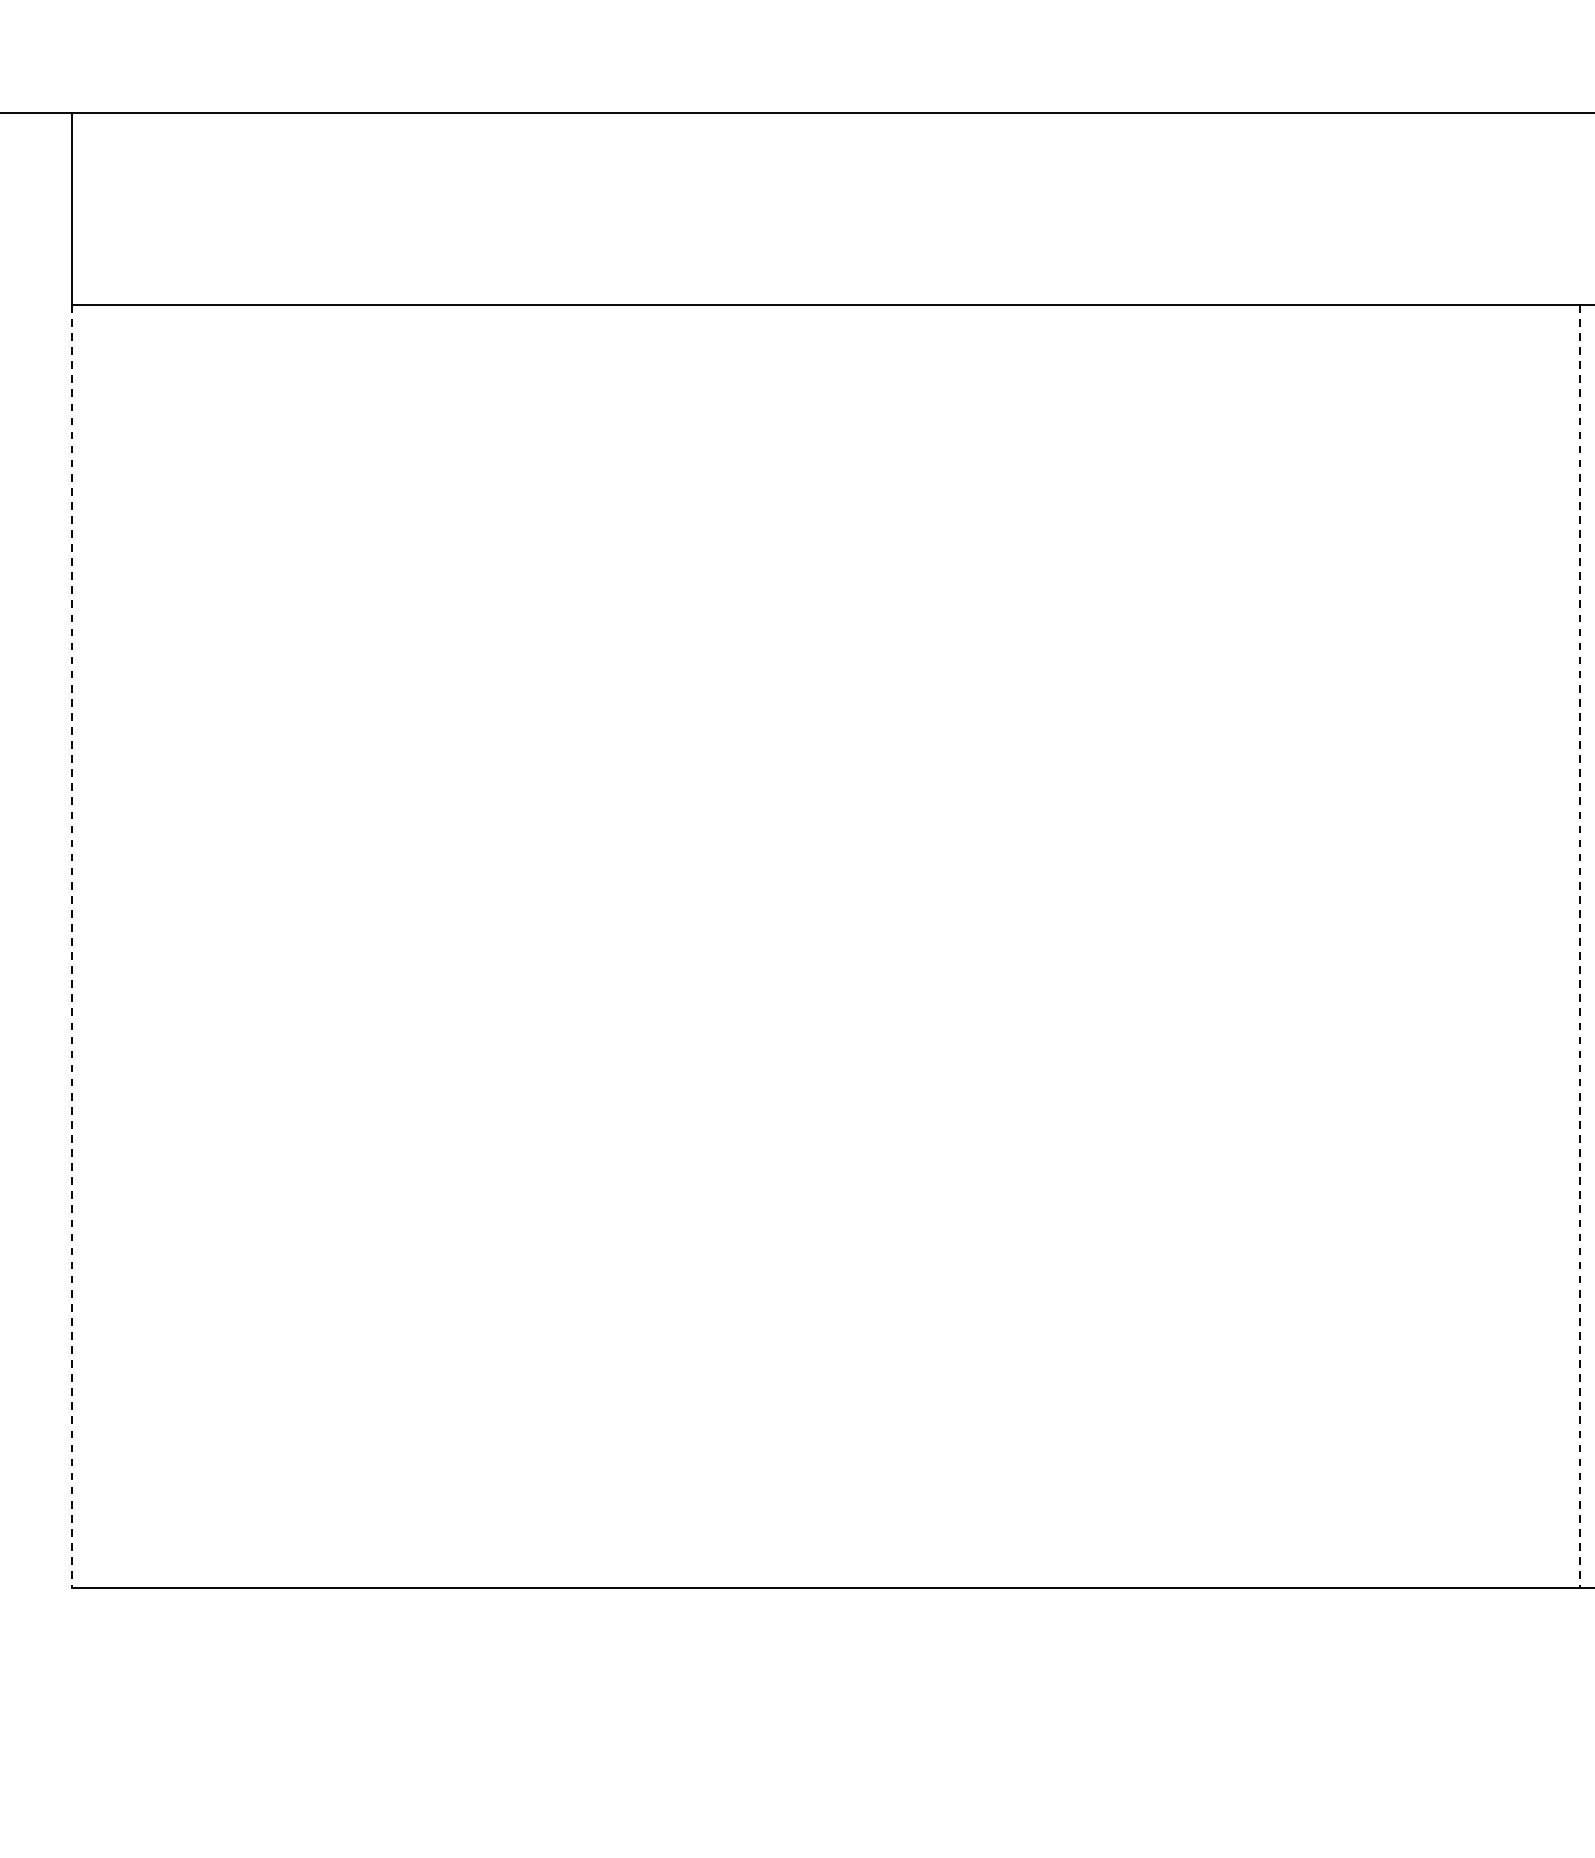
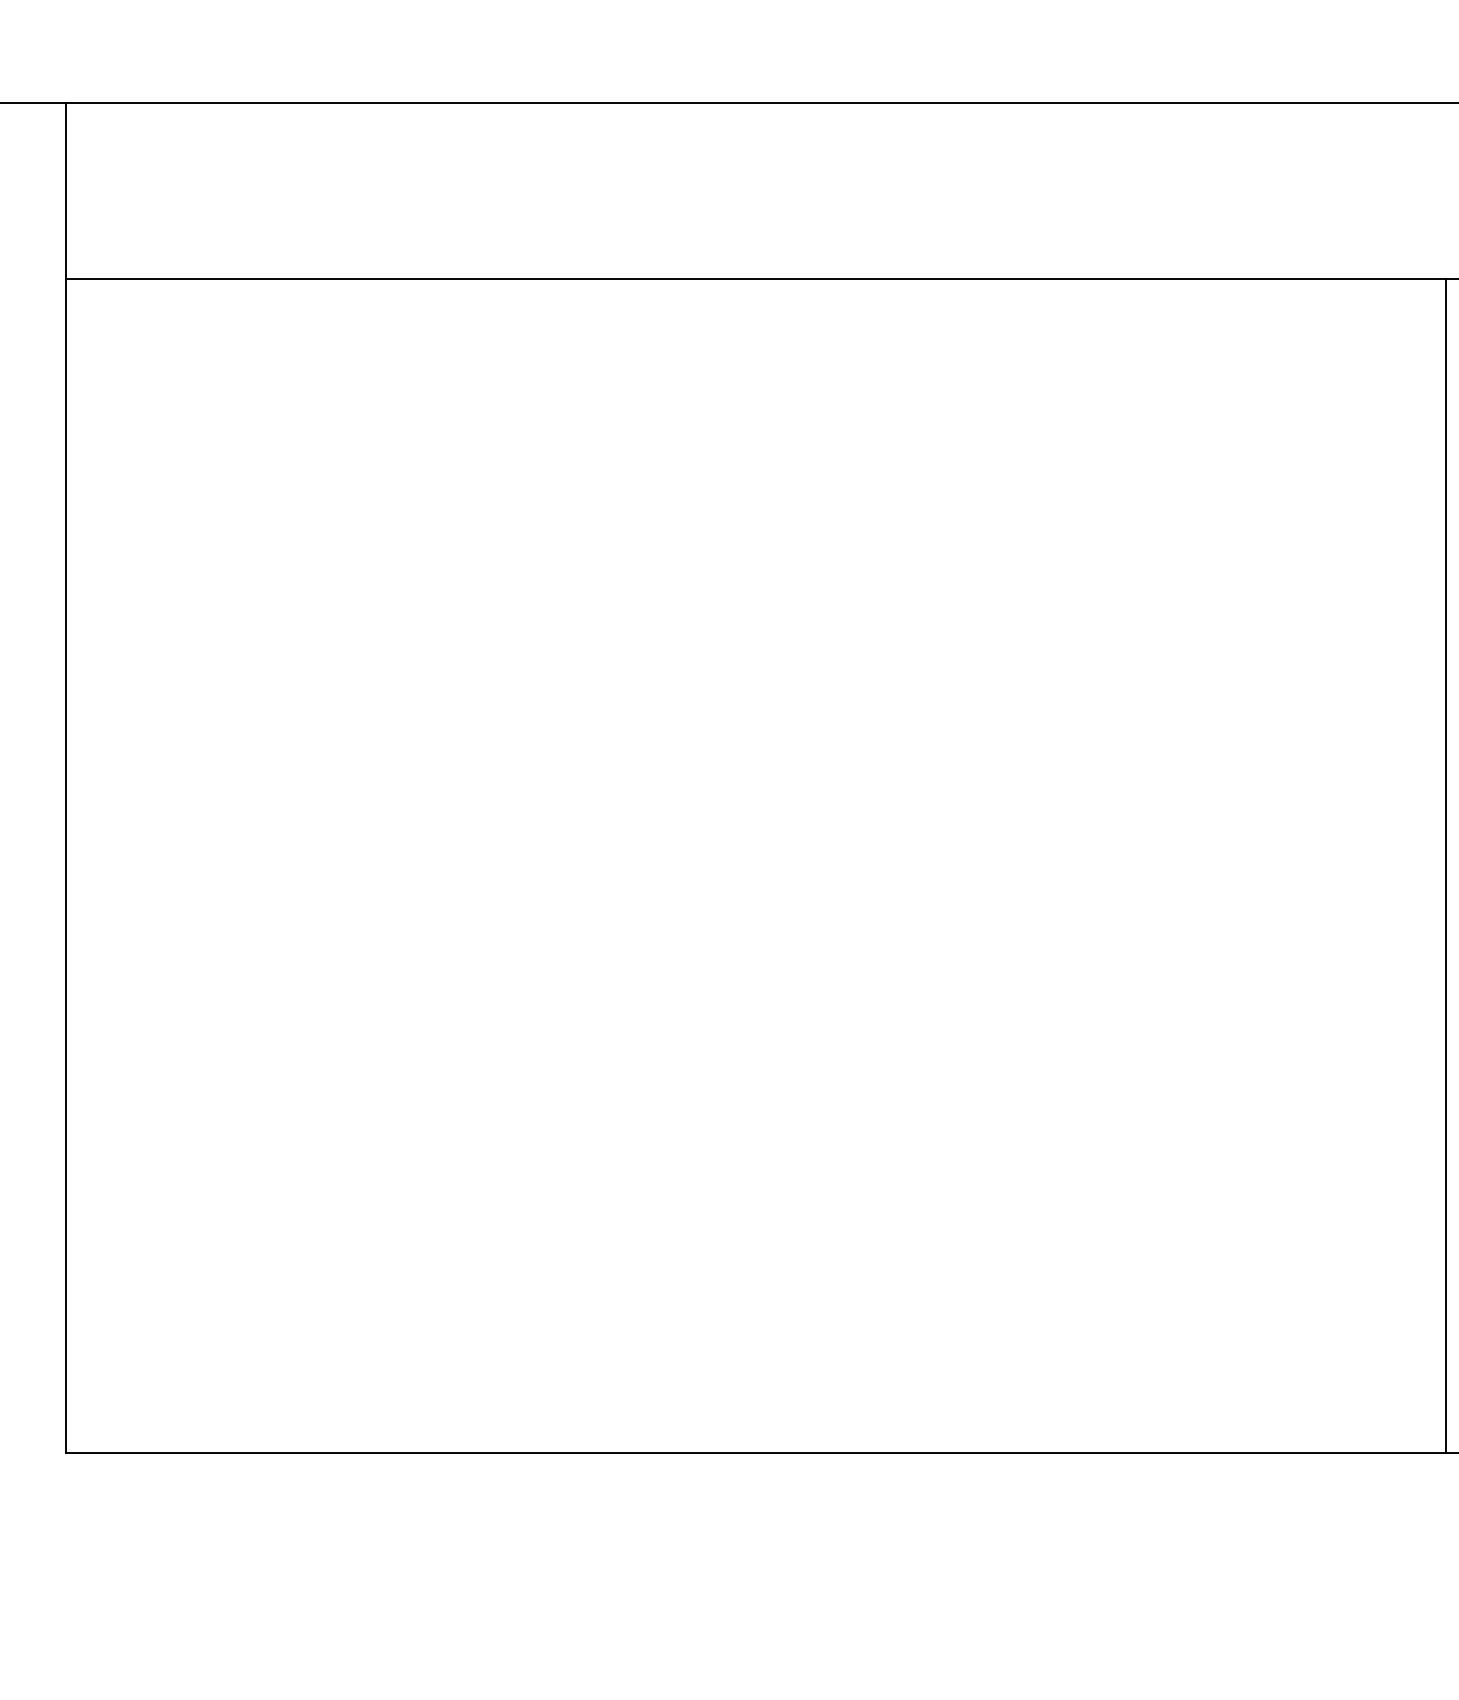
line: (71, 947) -> (65, 866), dashed -> solid
line: (1580, 947) -> (1445, 866), dashed -> solid

